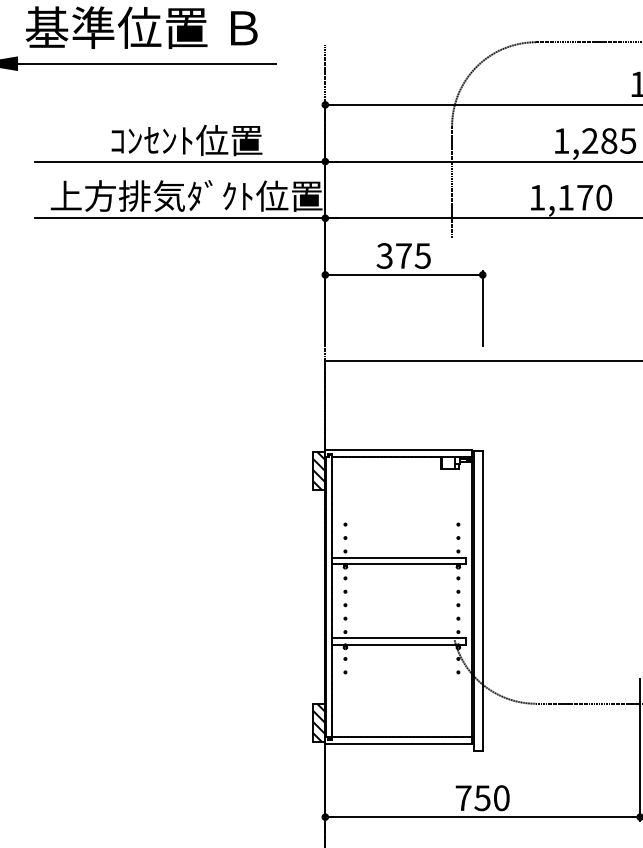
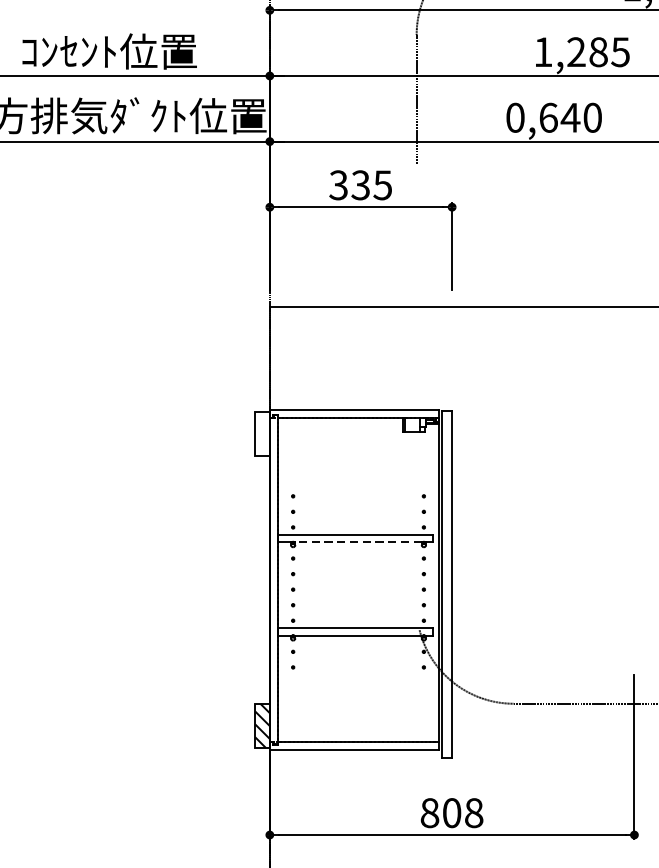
text: (561, 197) -> (543, 117), 1,170 -> 0,640
text: (403, 255) -> (360, 184), 375 -> 335
hatch: (318, 470) -> (261, 433), removed
line: (401, 564) -> (358, 542), solid -> dashed
text: (482, 798) -> (451, 813), 750 -> 808

